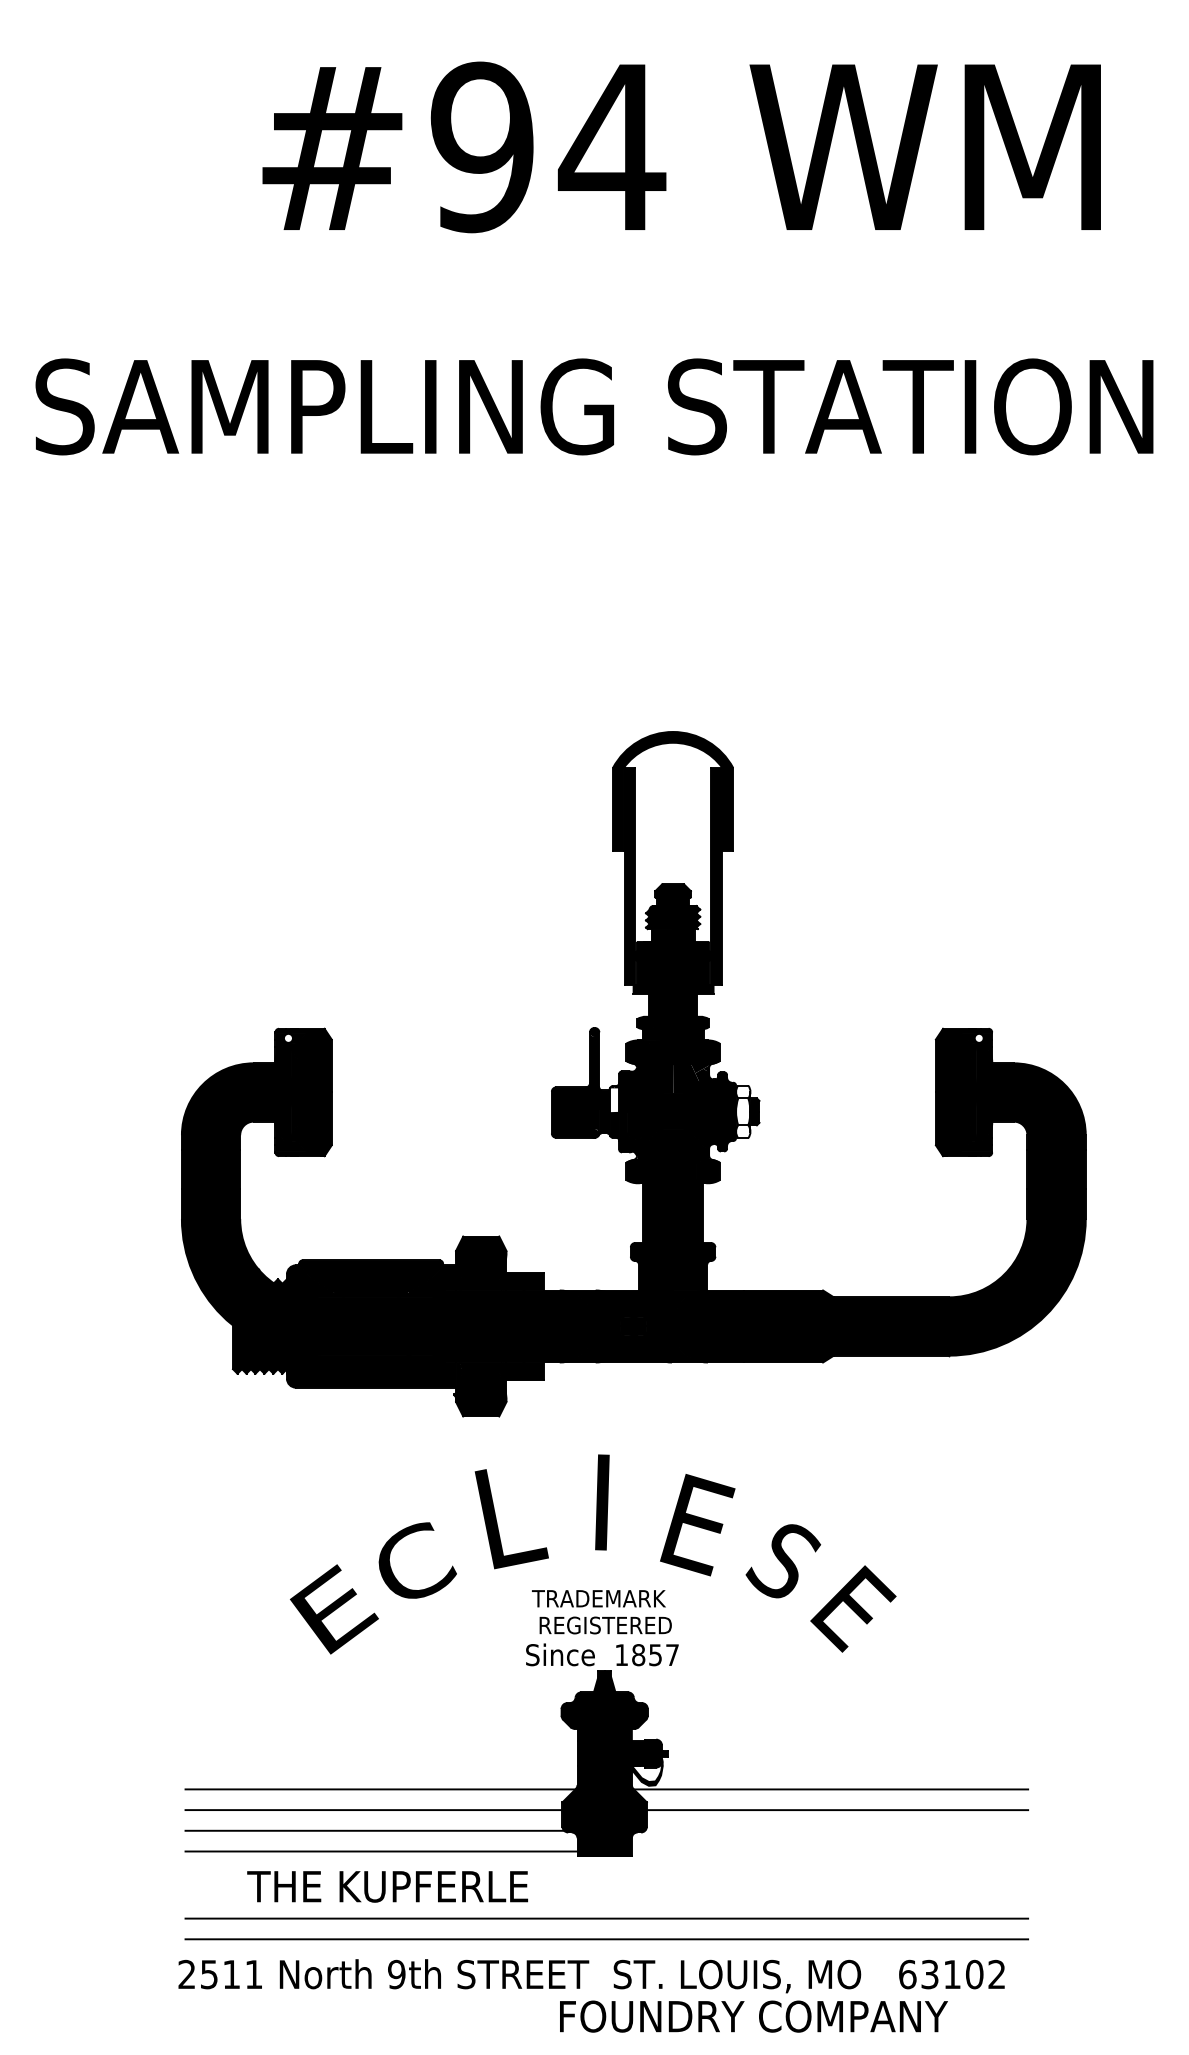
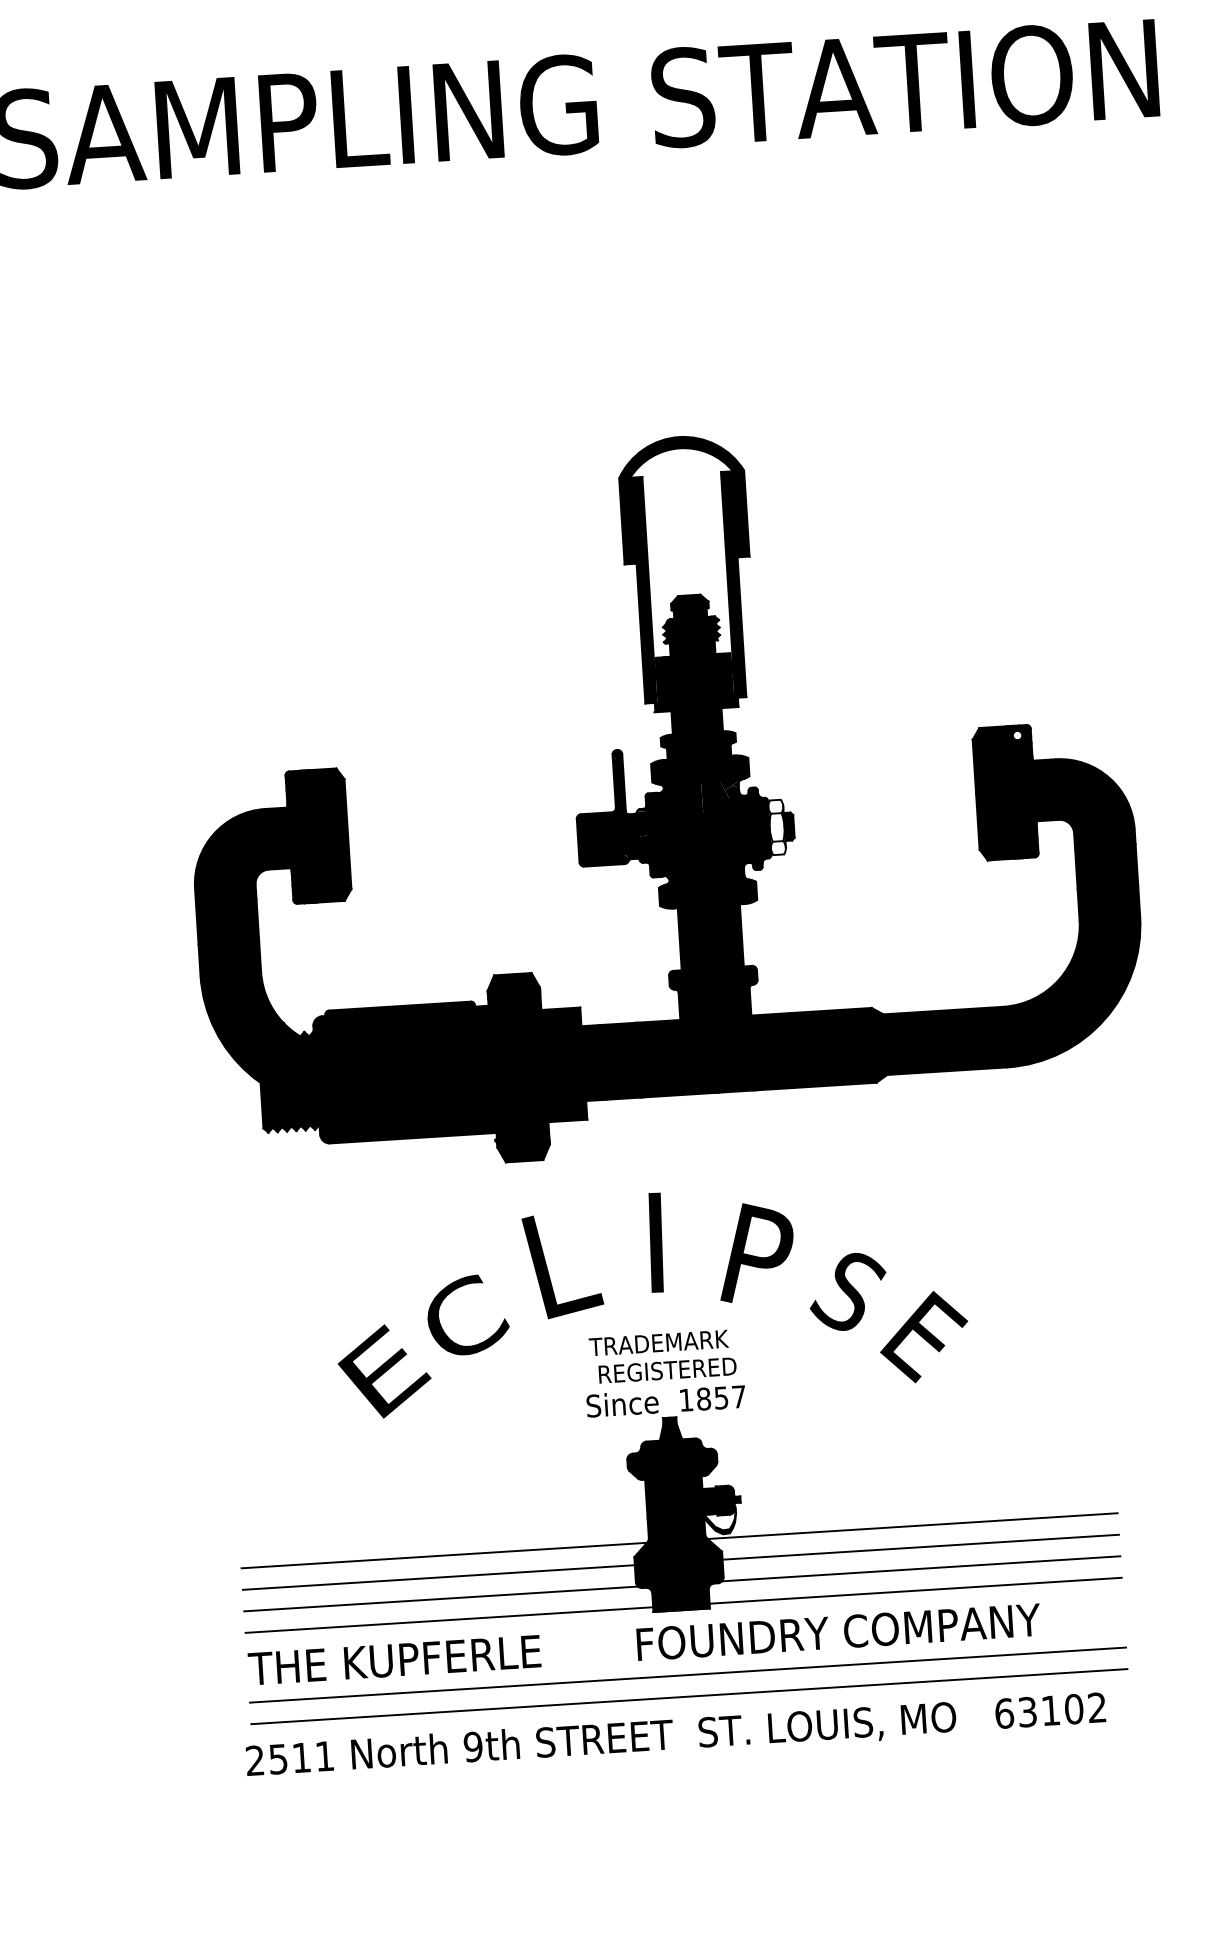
fill: (614, 1100) -> (642, 824), added
text: (697, 1522) -> (756, 1257), E -> P
line: (836, 1830) -> (921, 1568), added
line: (829, 1851) -> (915, 1590), added
text: (387, 1886) -> (394, 1660), moved
text: (753, 2016) -> (838, 1632), moved

